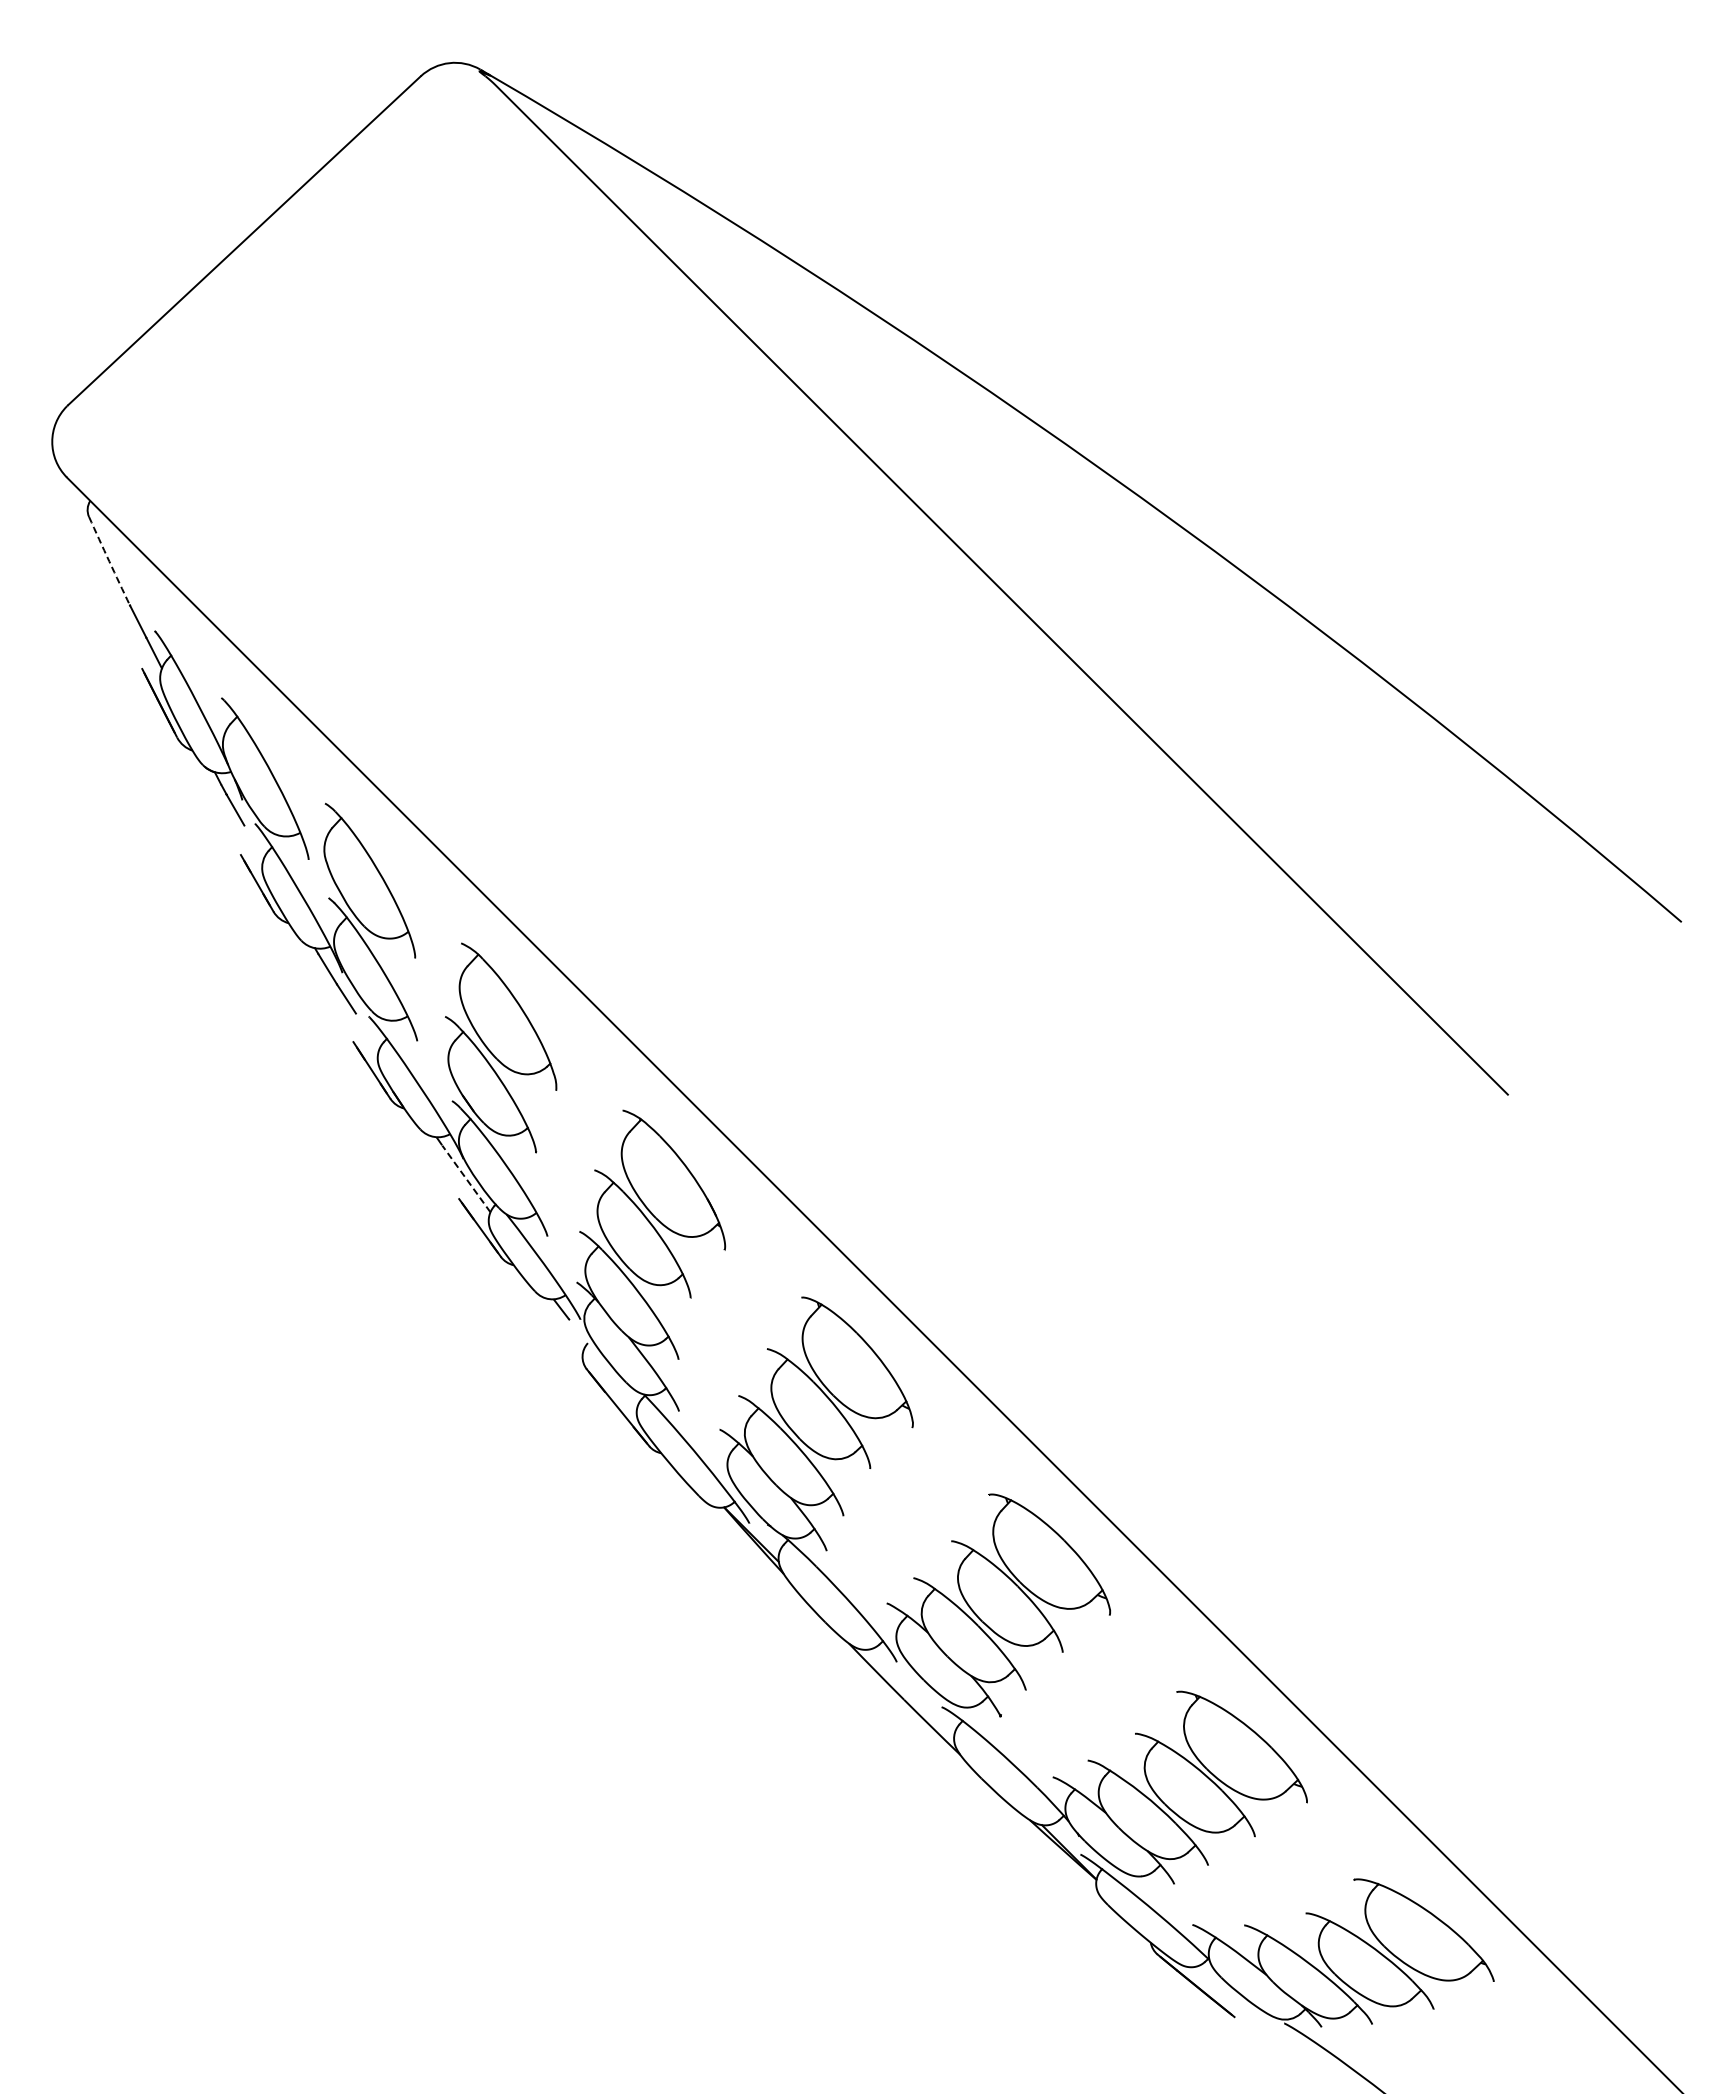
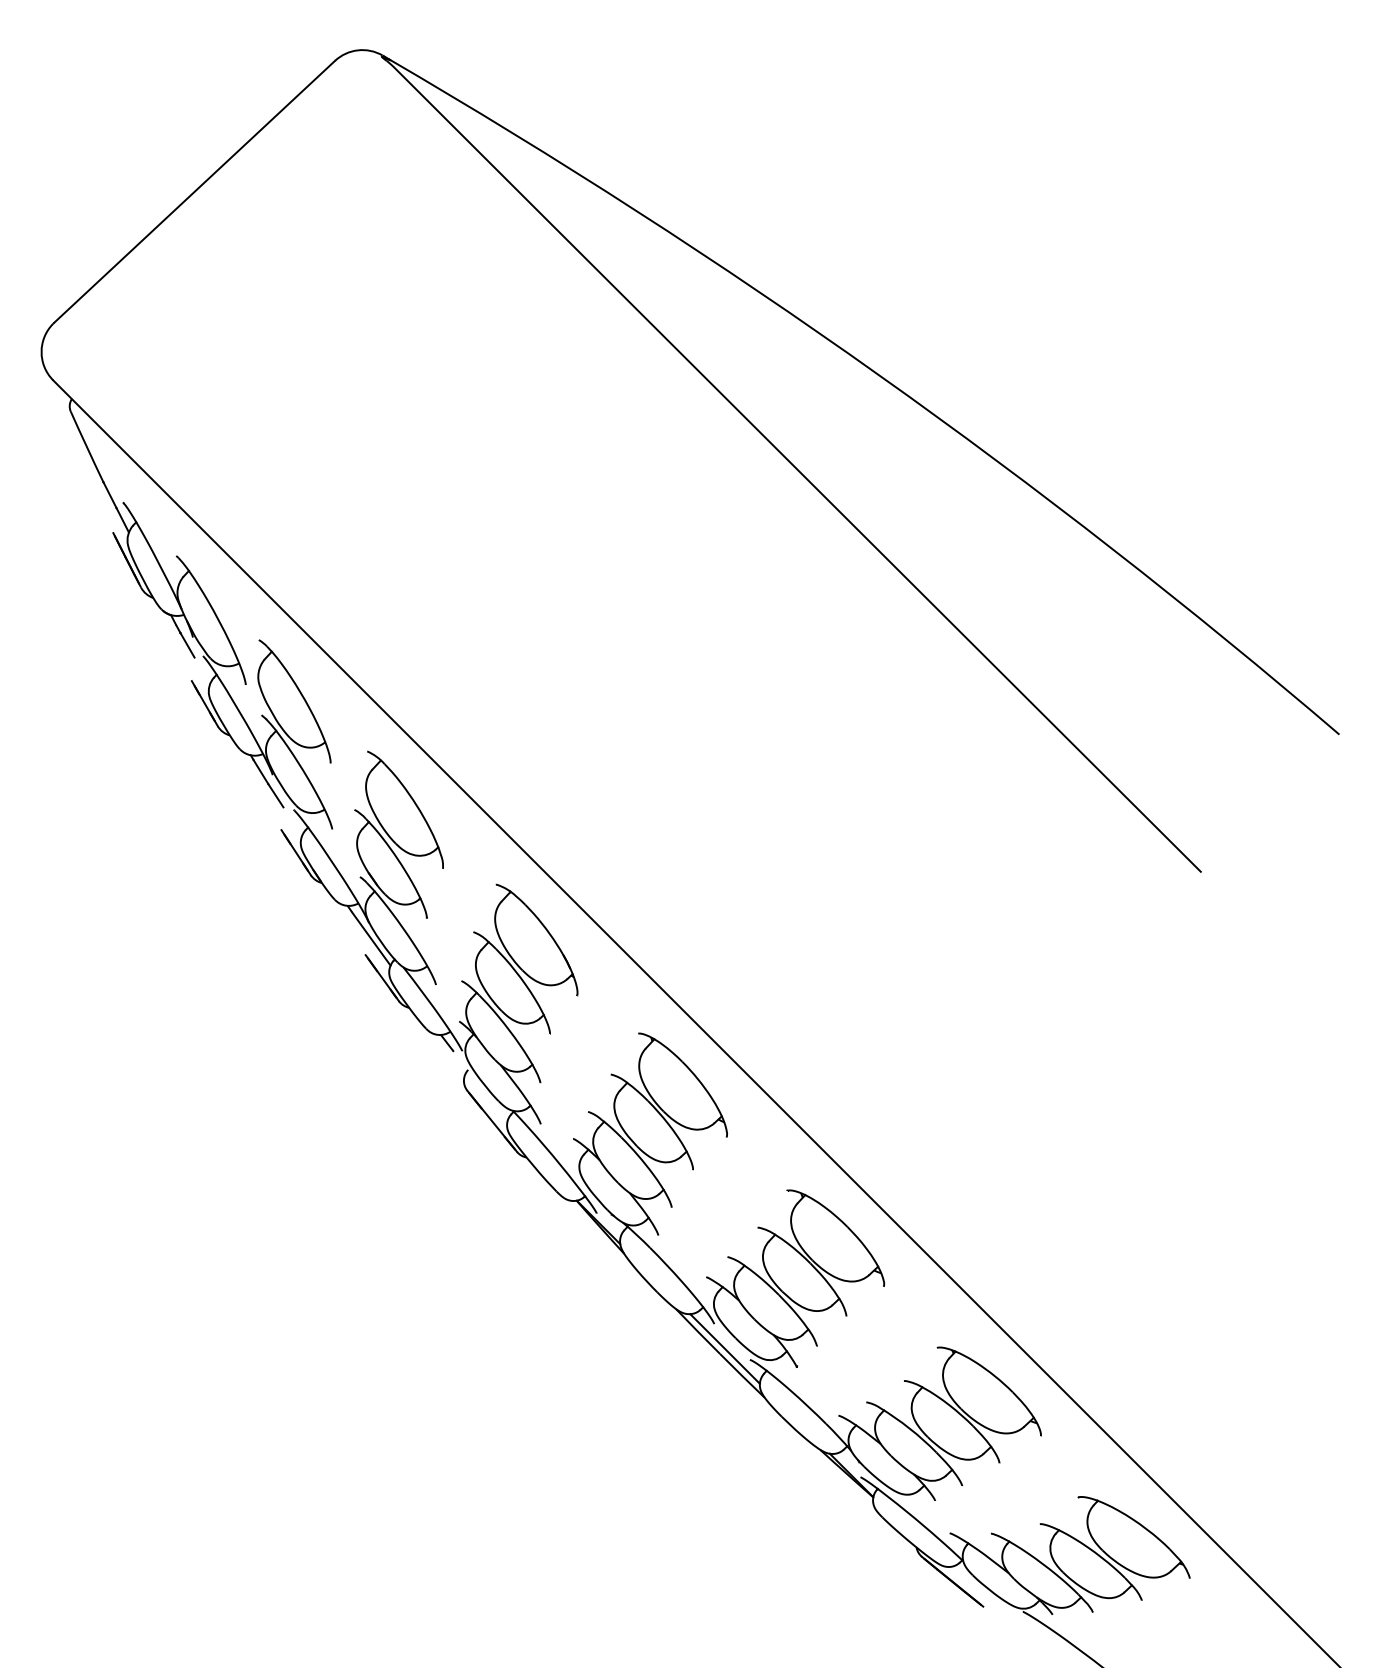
arc: (109, 561) -> (87, 447), dashed -> solid
line: (466, 1178) -> (371, 938), dashed -> solid
line: (910, 1693) -> (725, 1348), added

